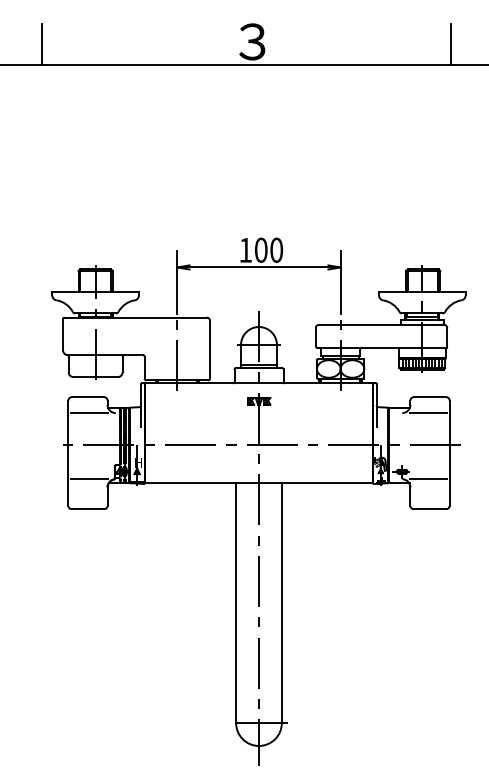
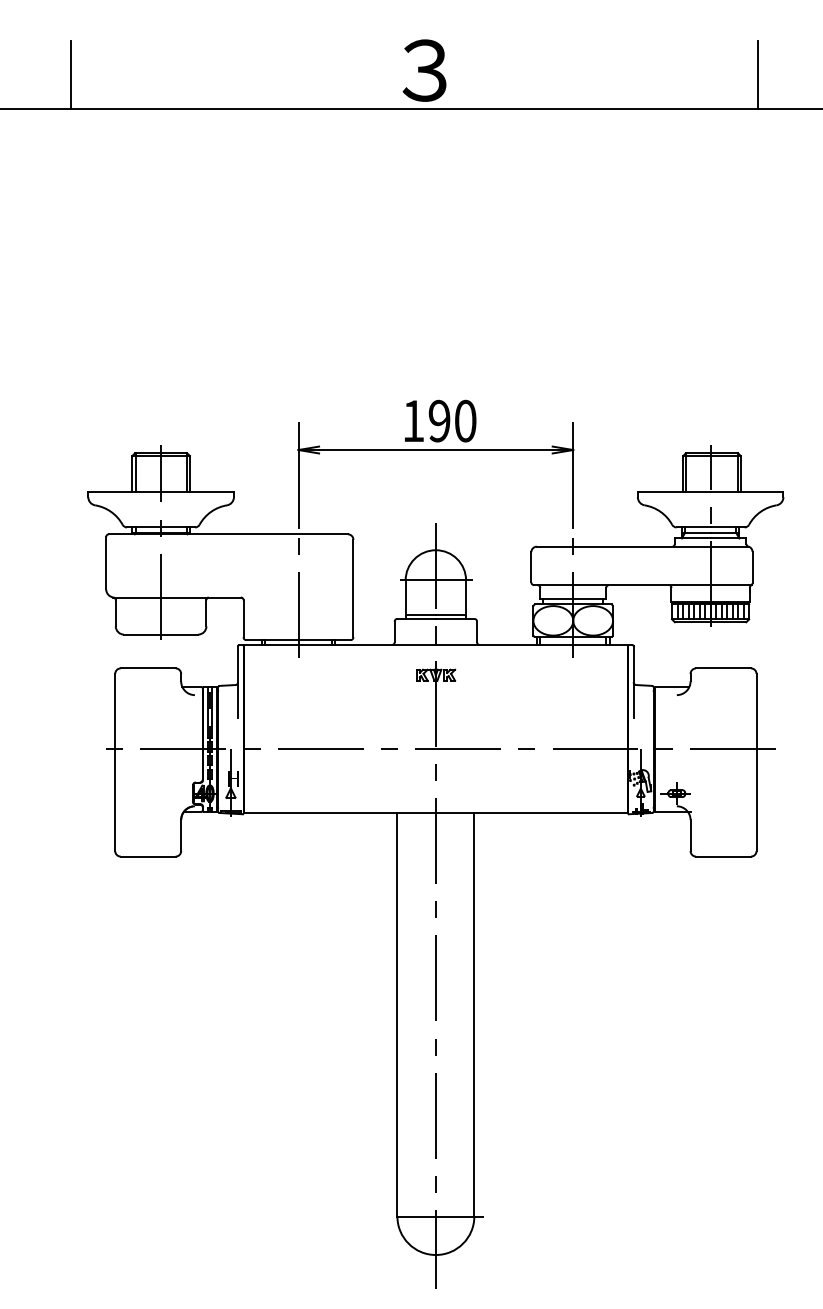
text: (260, 249) -> (438, 419), 100 -> 190
line: (88, 413) -> (149, 695), removed
line: (428, 413) -> (721, 695), removed
line: (88, 479) -> (149, 806), removed
line: (428, 479) -> (721, 806), removed

